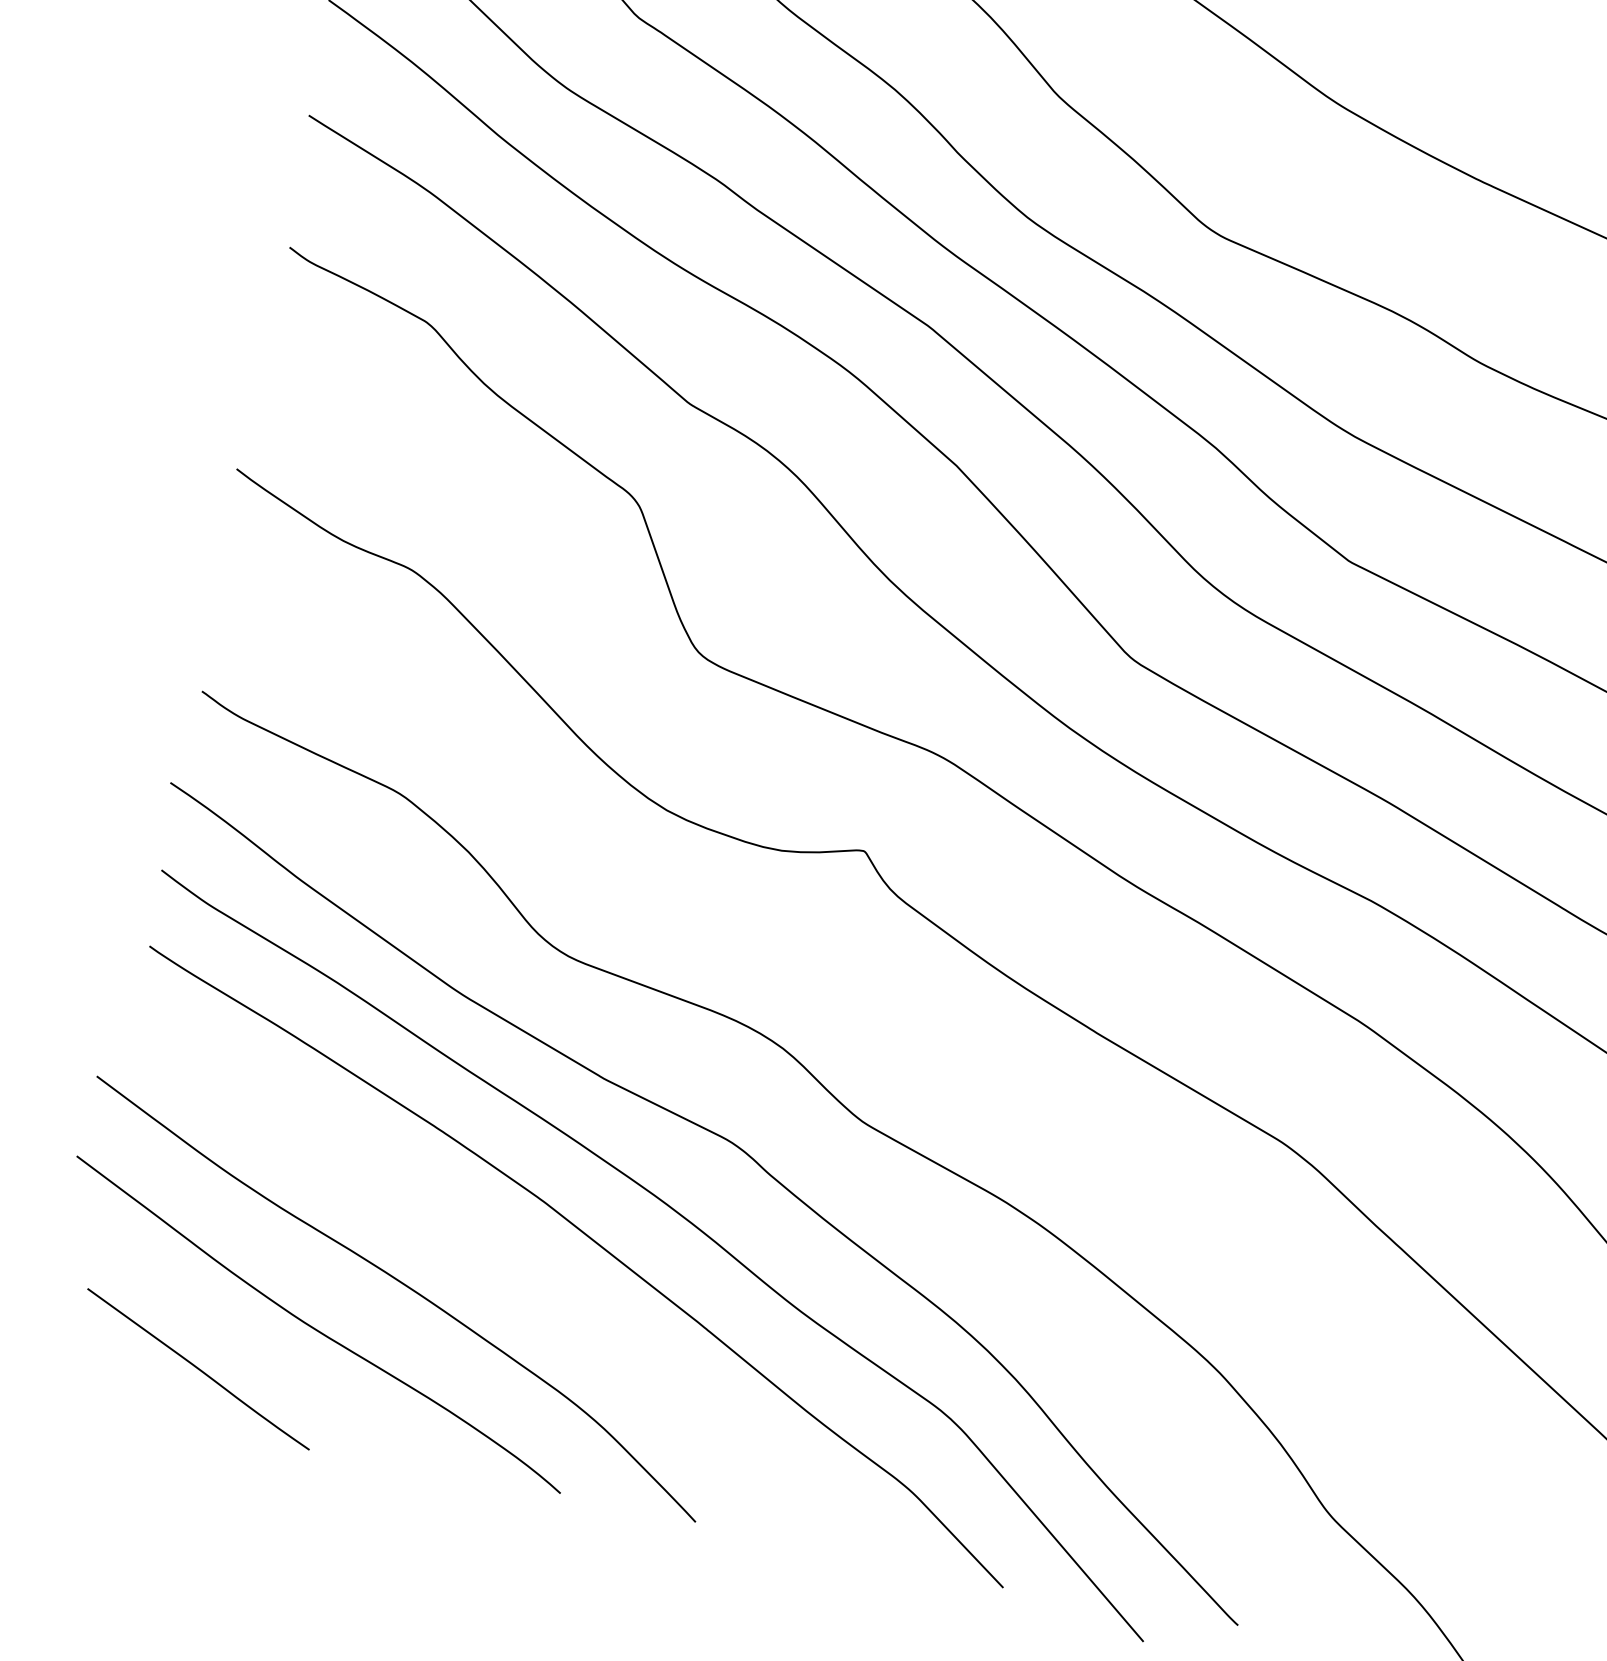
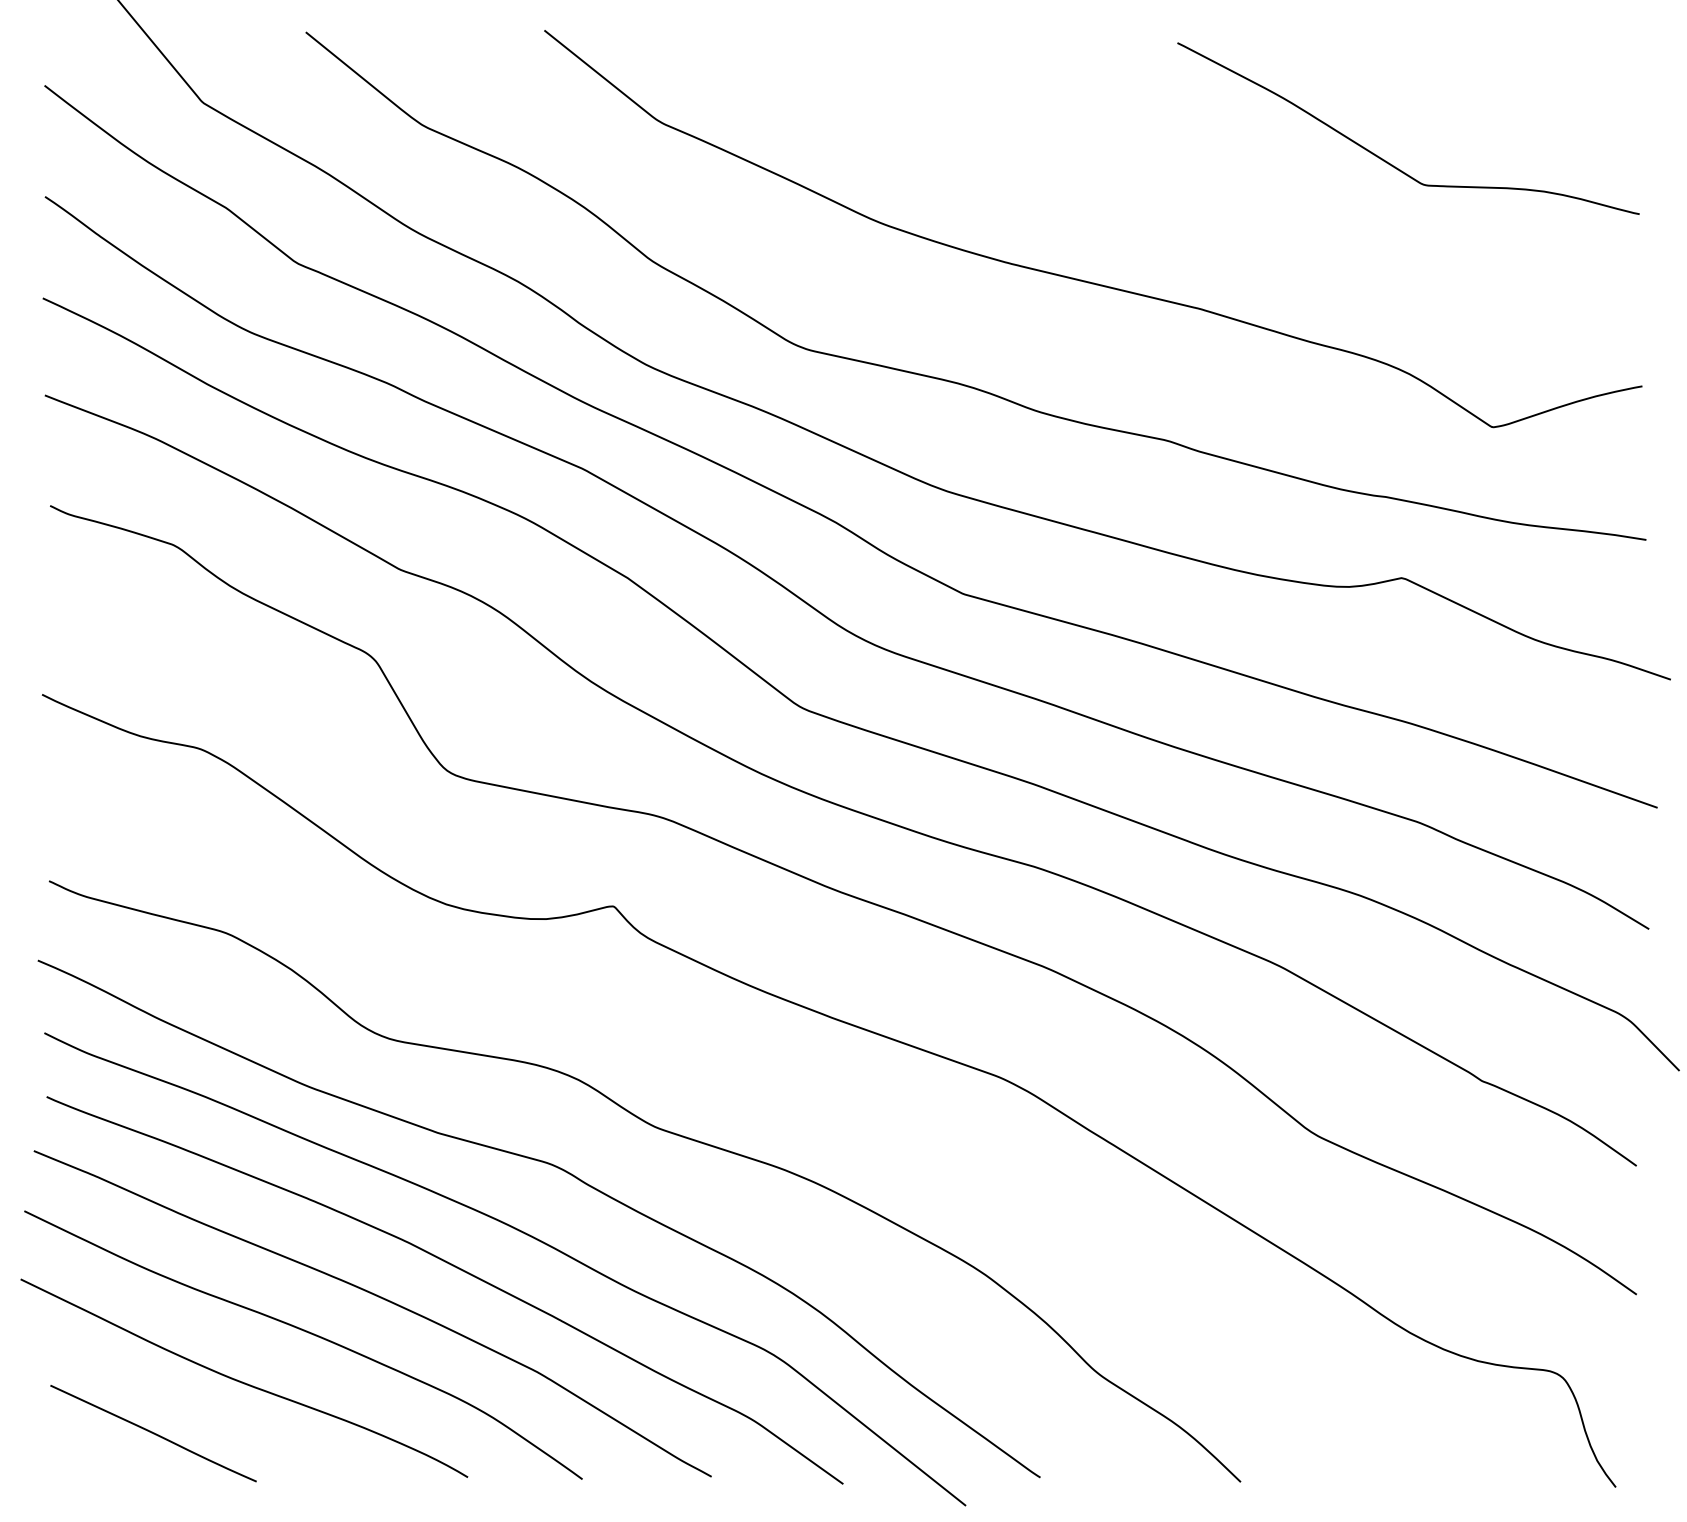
curve: (498, 1261) -> (380, 1298), added

